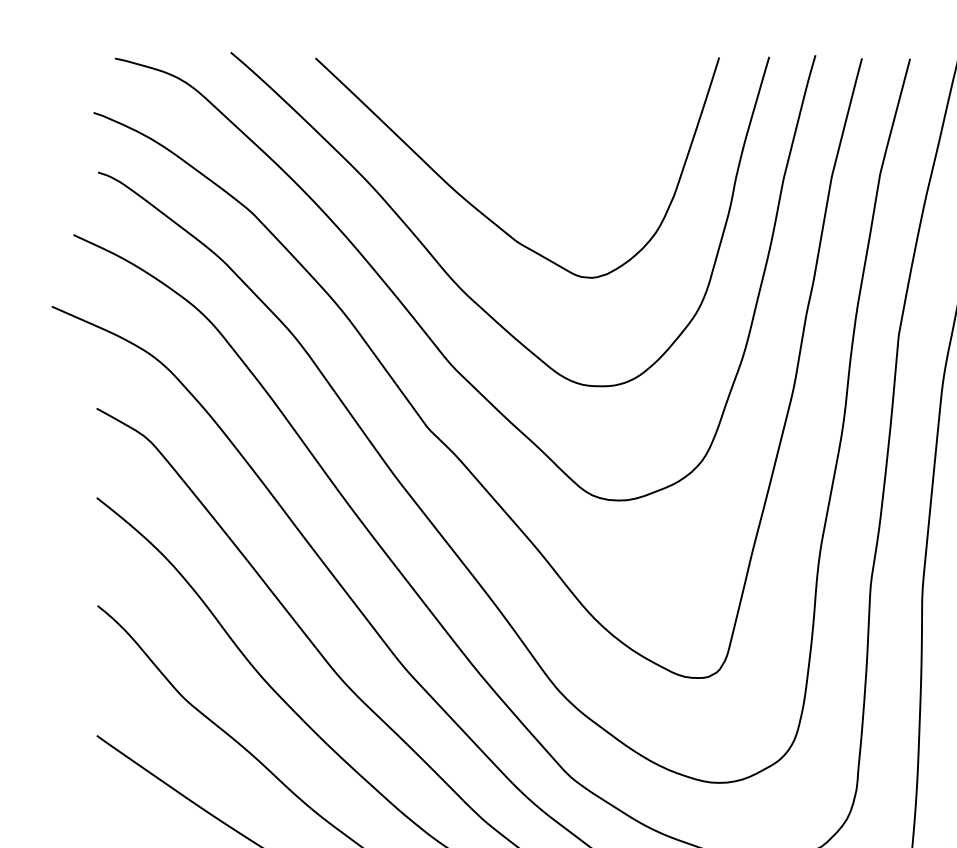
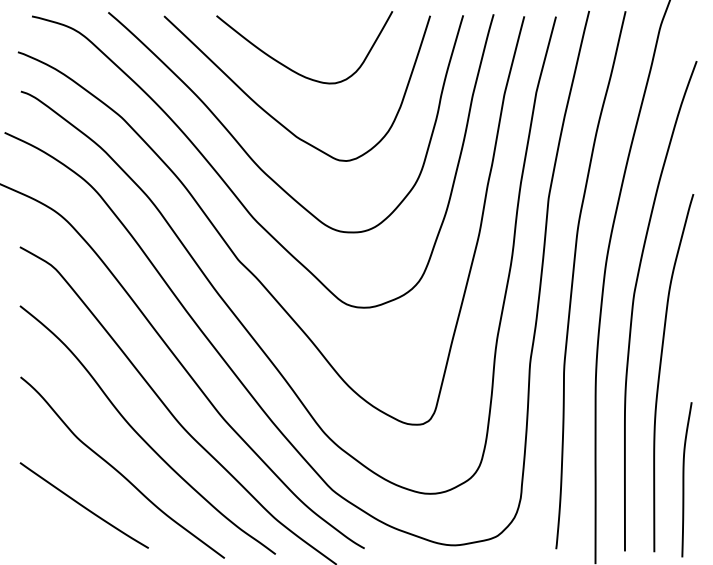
curve: (505, 136) -> (289, 67), added

